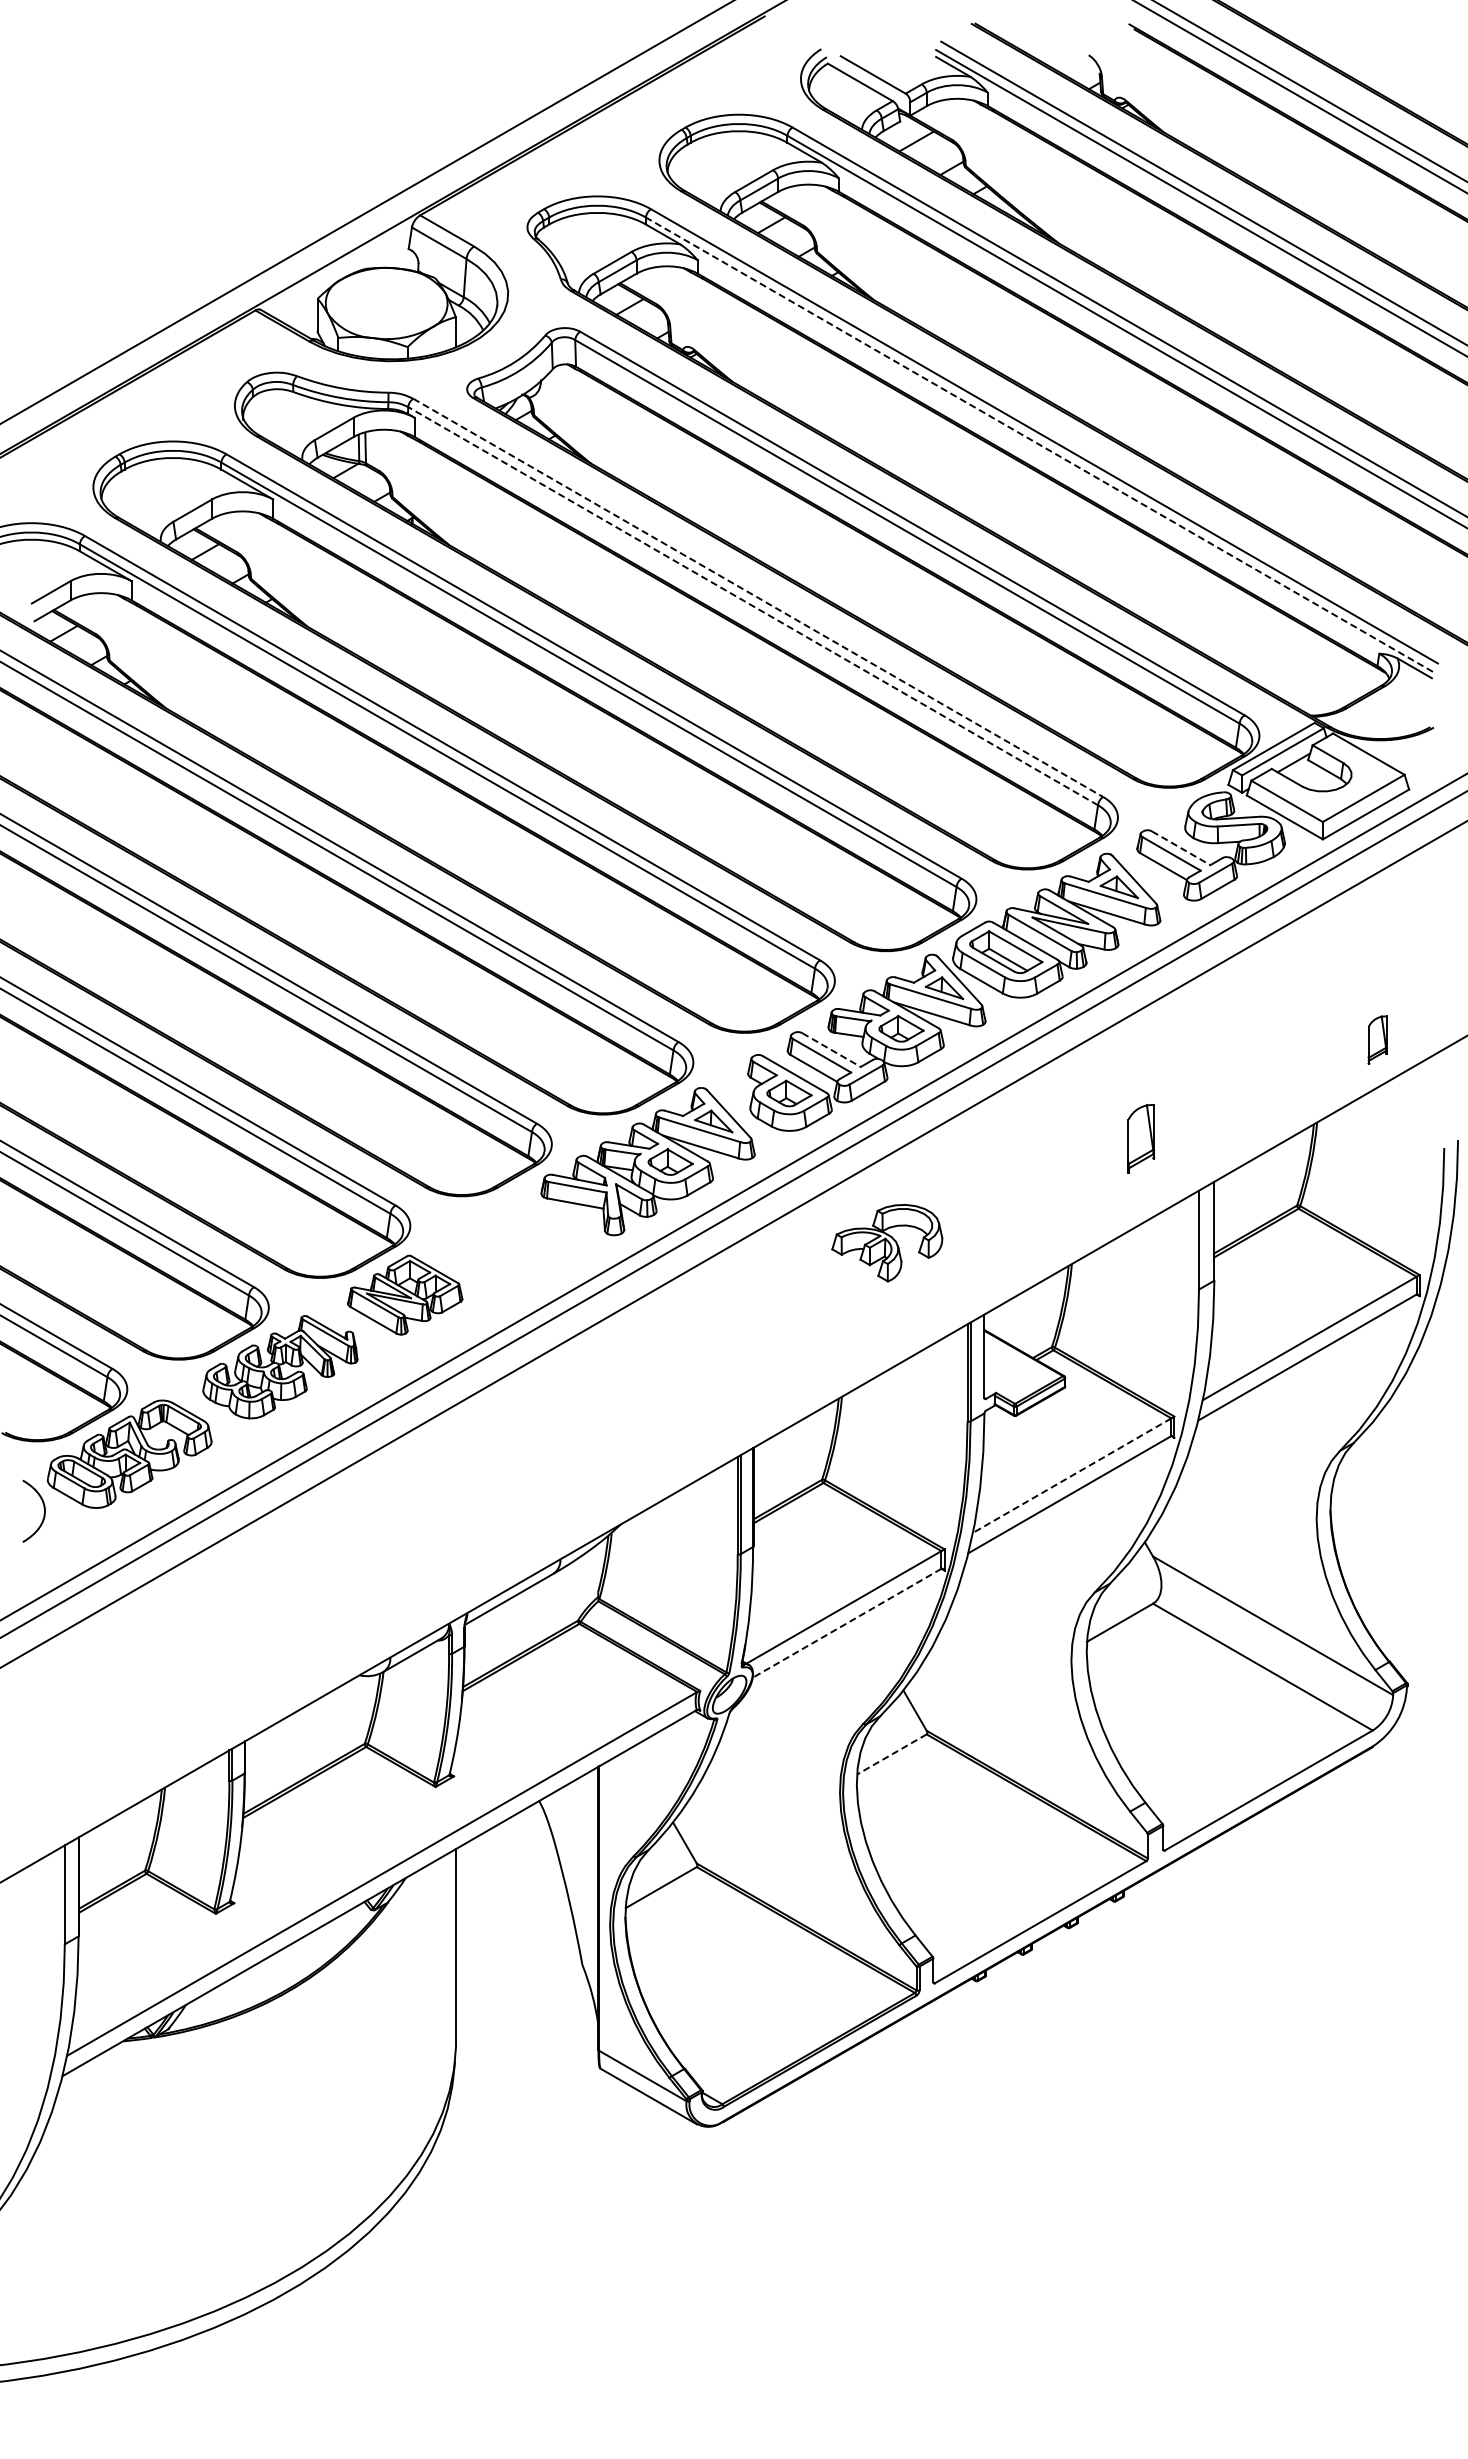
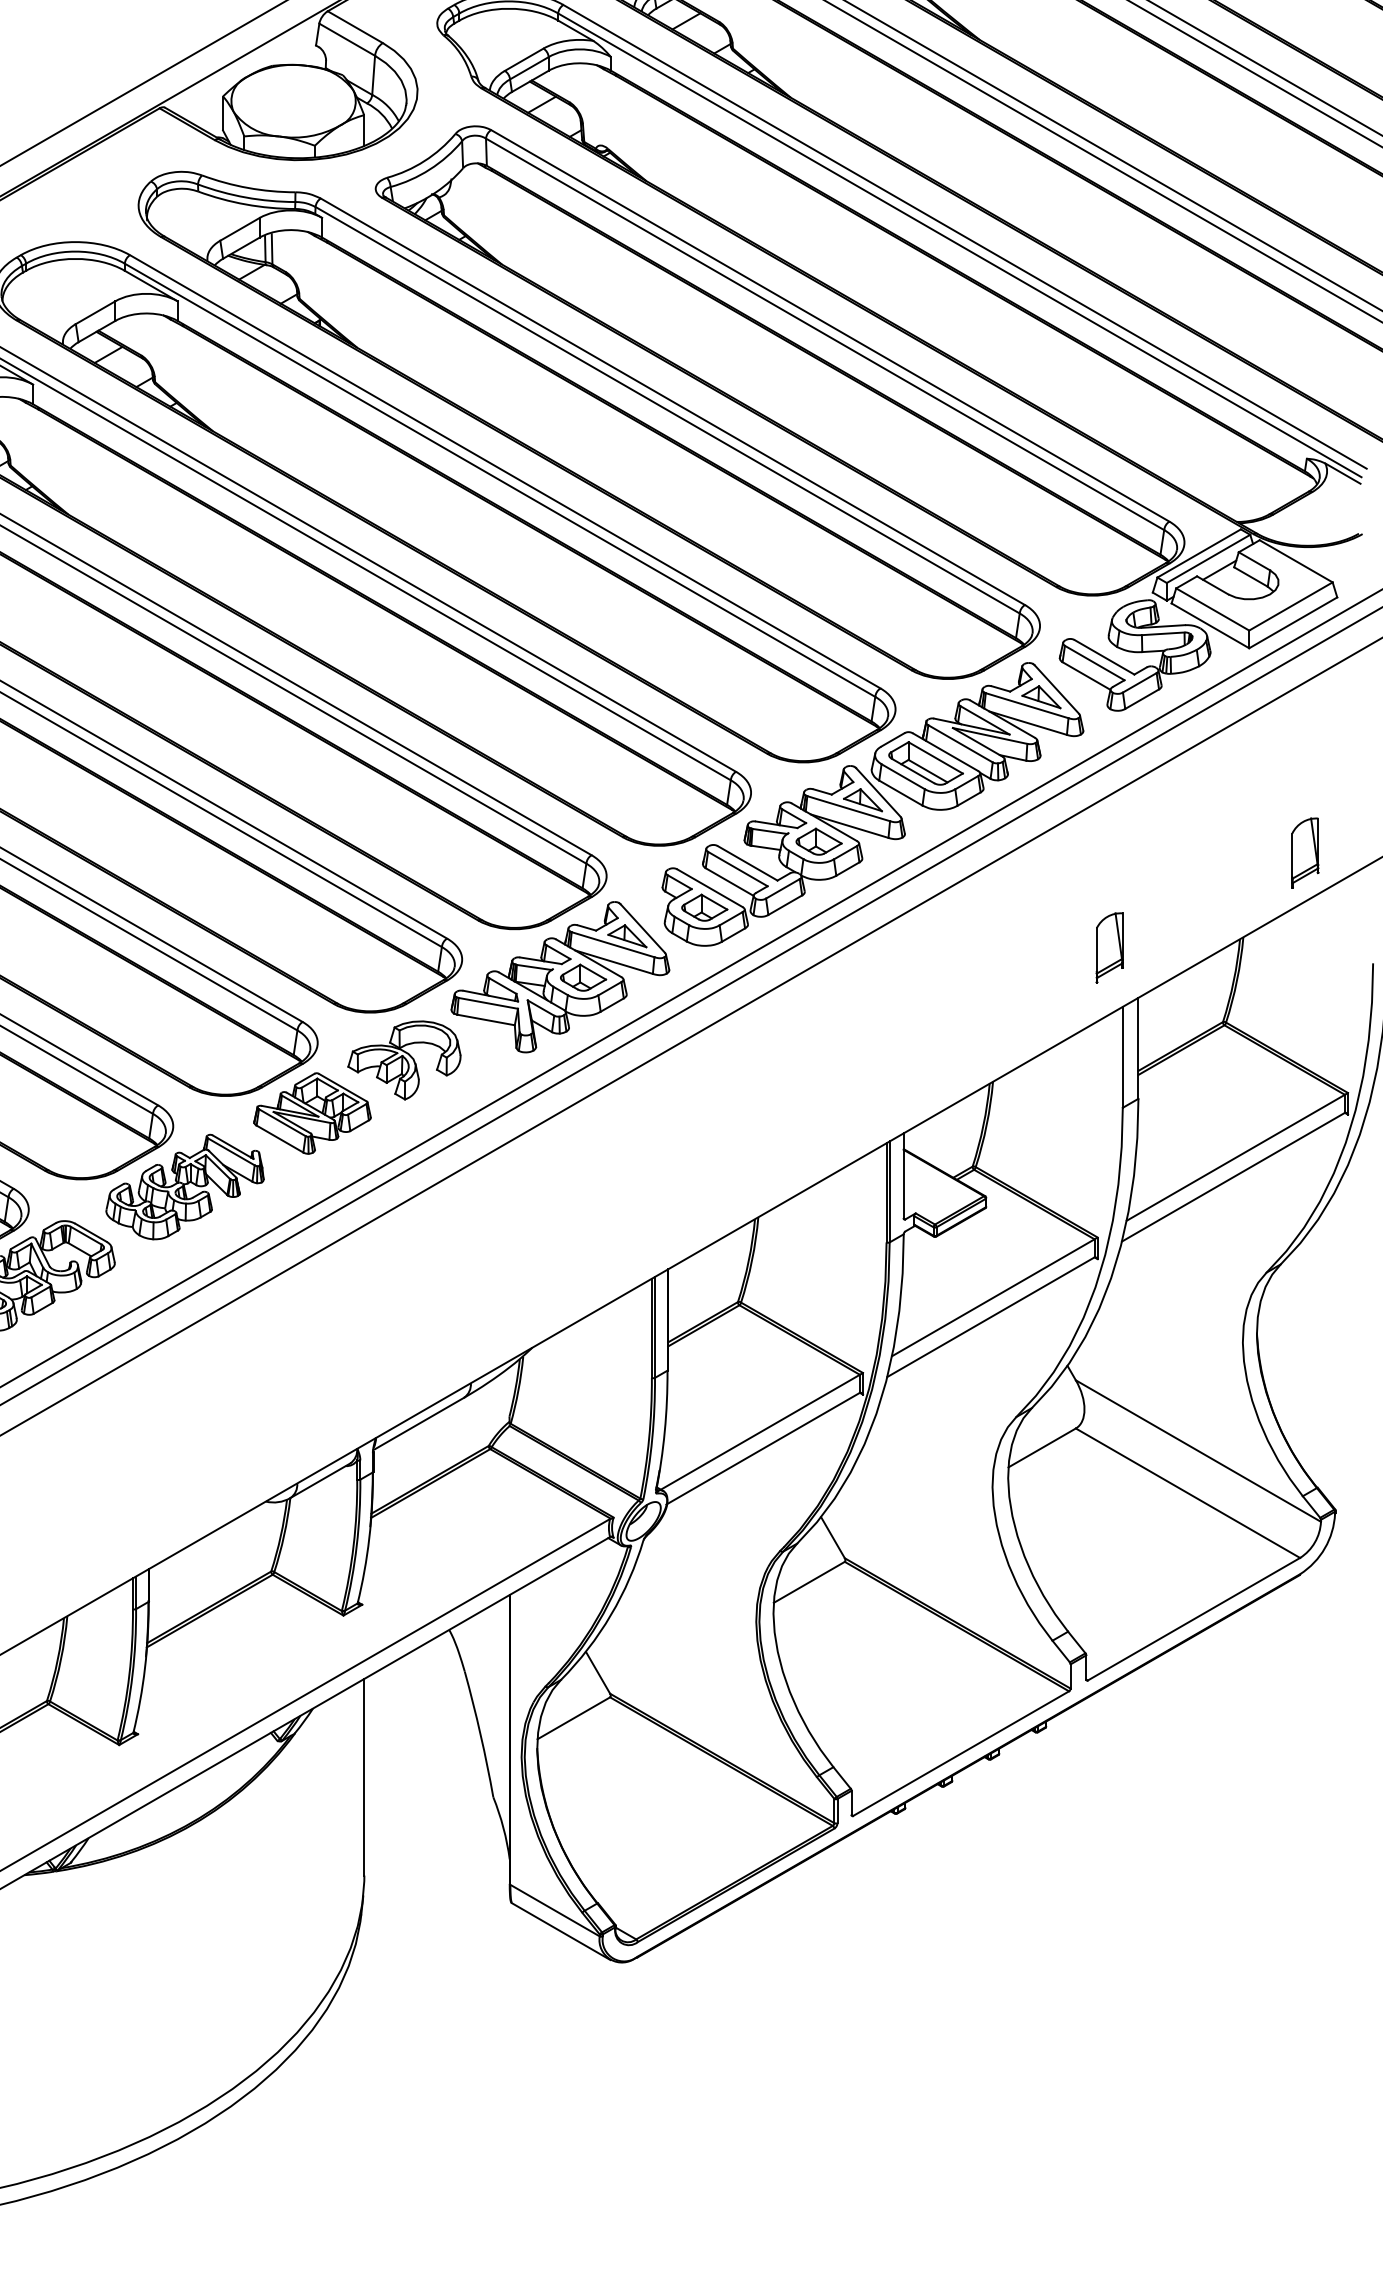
line: (1038, 444) -> (958, 245), dashed -> solid
line: (758, 598) -> (673, 402), dashed -> solid
line: (752, 605) -> (666, 409), dashed -> solid
line: (1181, 848) -> (1104, 657), dashed -> solid
part: (1377, 1040) -> (1304, 853), size x1.43
line: (831, 1050) -> (747, 863), dashed -> solid
part: (1141, 1138) -> (1110, 947), moved
part: (887, 1243) -> (404, 1060), moved
line: (1072, 1475) -> (993, 1297), dashed -> solid
line: (846, 1623) -> (762, 1448), dashed -> solid
line: (891, 1754) -> (808, 1582), dashed -> solid

